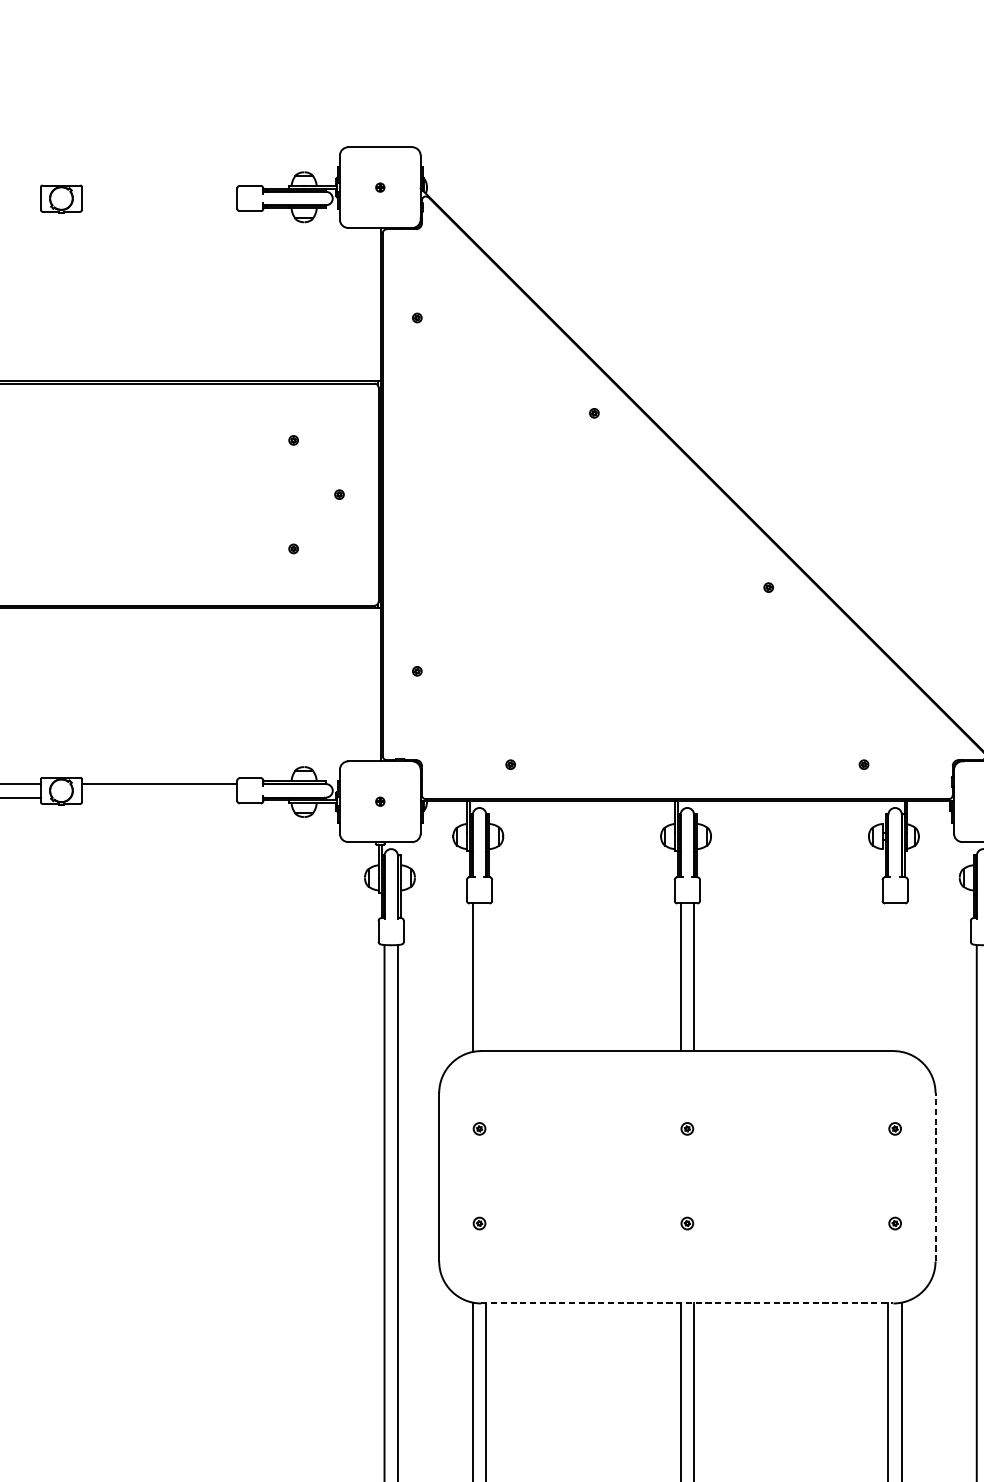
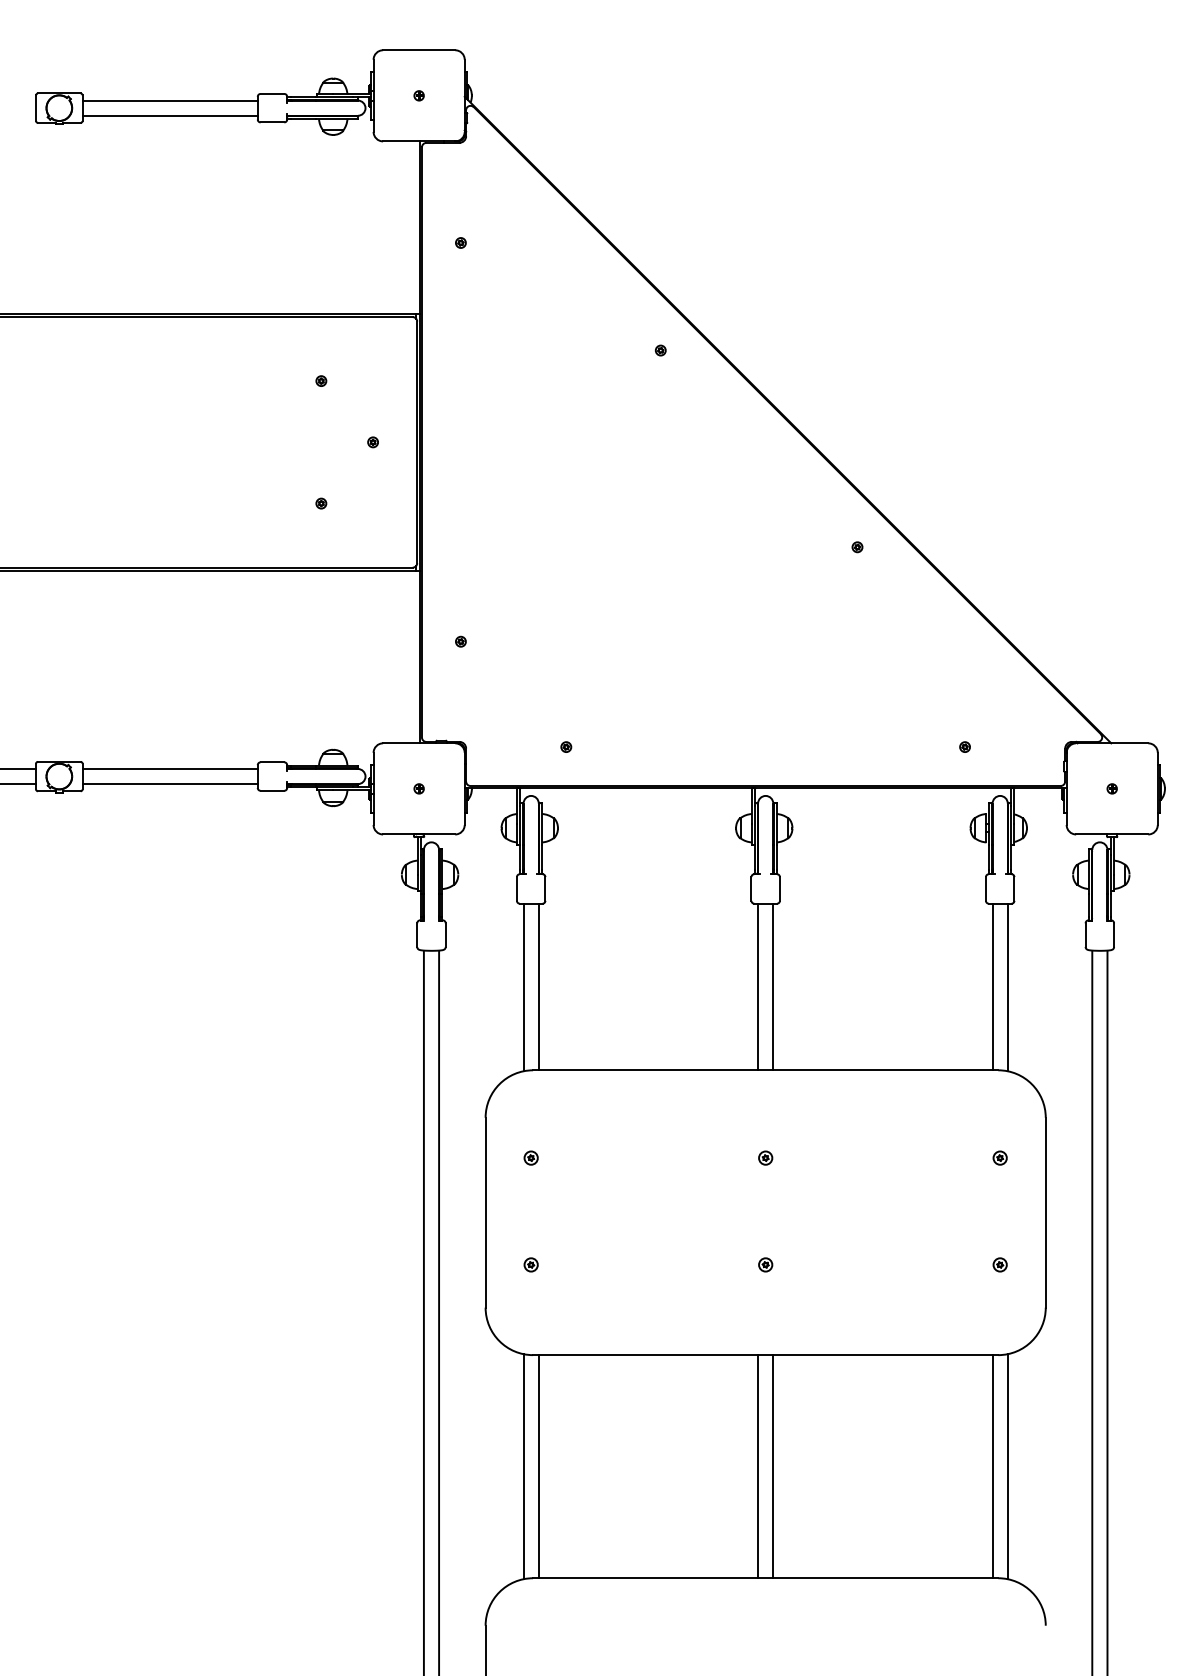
line: (159, 191) -> (169, 100), added
line: (159, 205) -> (169, 115), added
line: (159, 797) -> (169, 784), added
line: (486, 976) -> (538, 986), added
line: (888, 976) -> (992, 986), added
line: (901, 977) -> (1007, 987), added
line: (935, 1177) -> (1045, 1212), dashed -> solid
line: (687, 1303) -> (765, 1355), dashed -> solid

